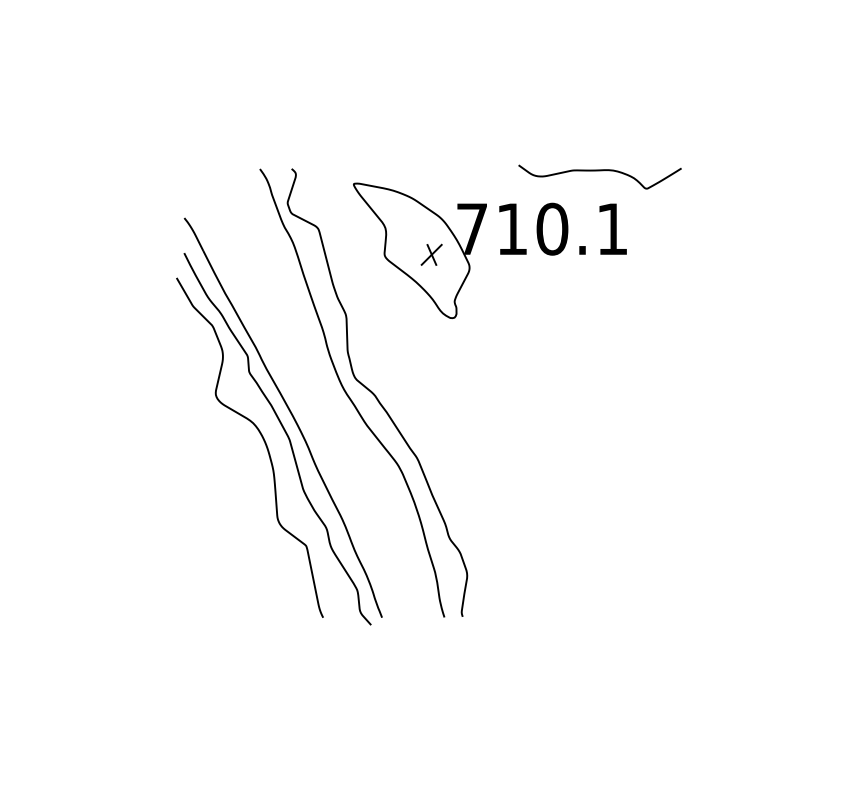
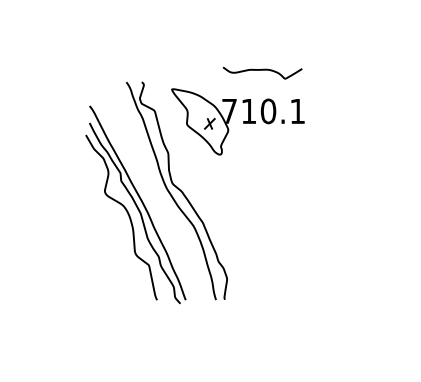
curve: (599, 171) -> (262, 70), moved

